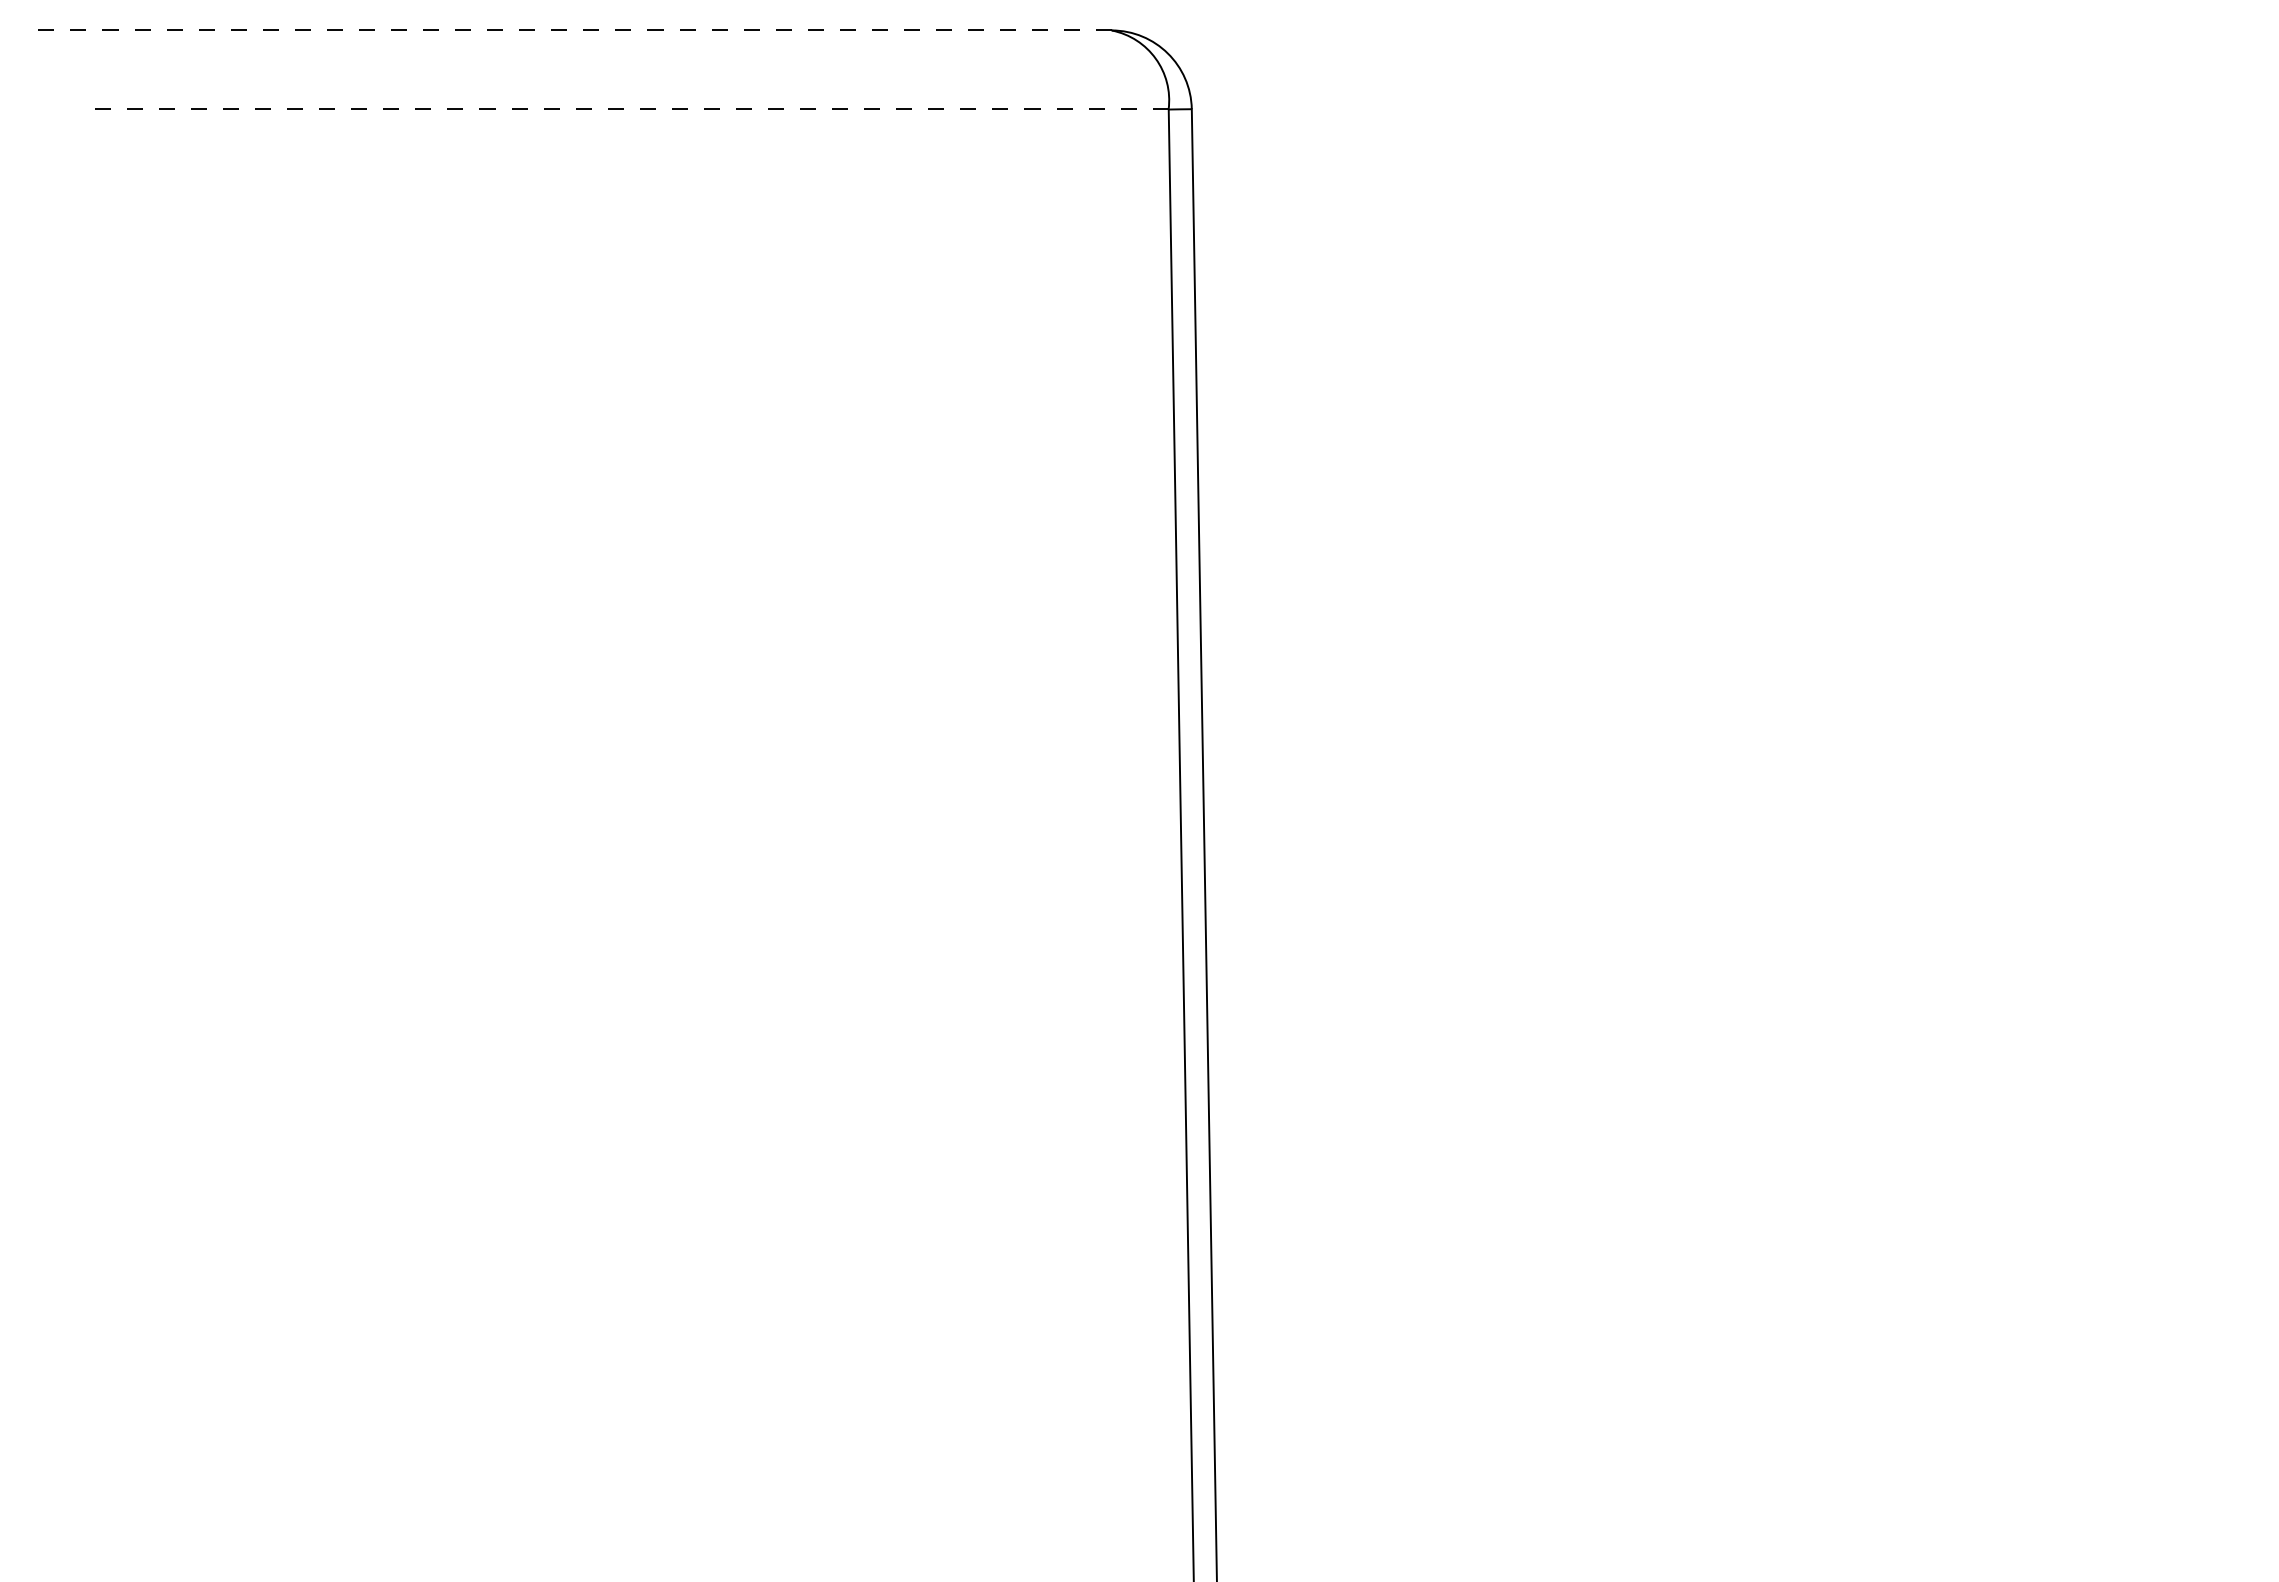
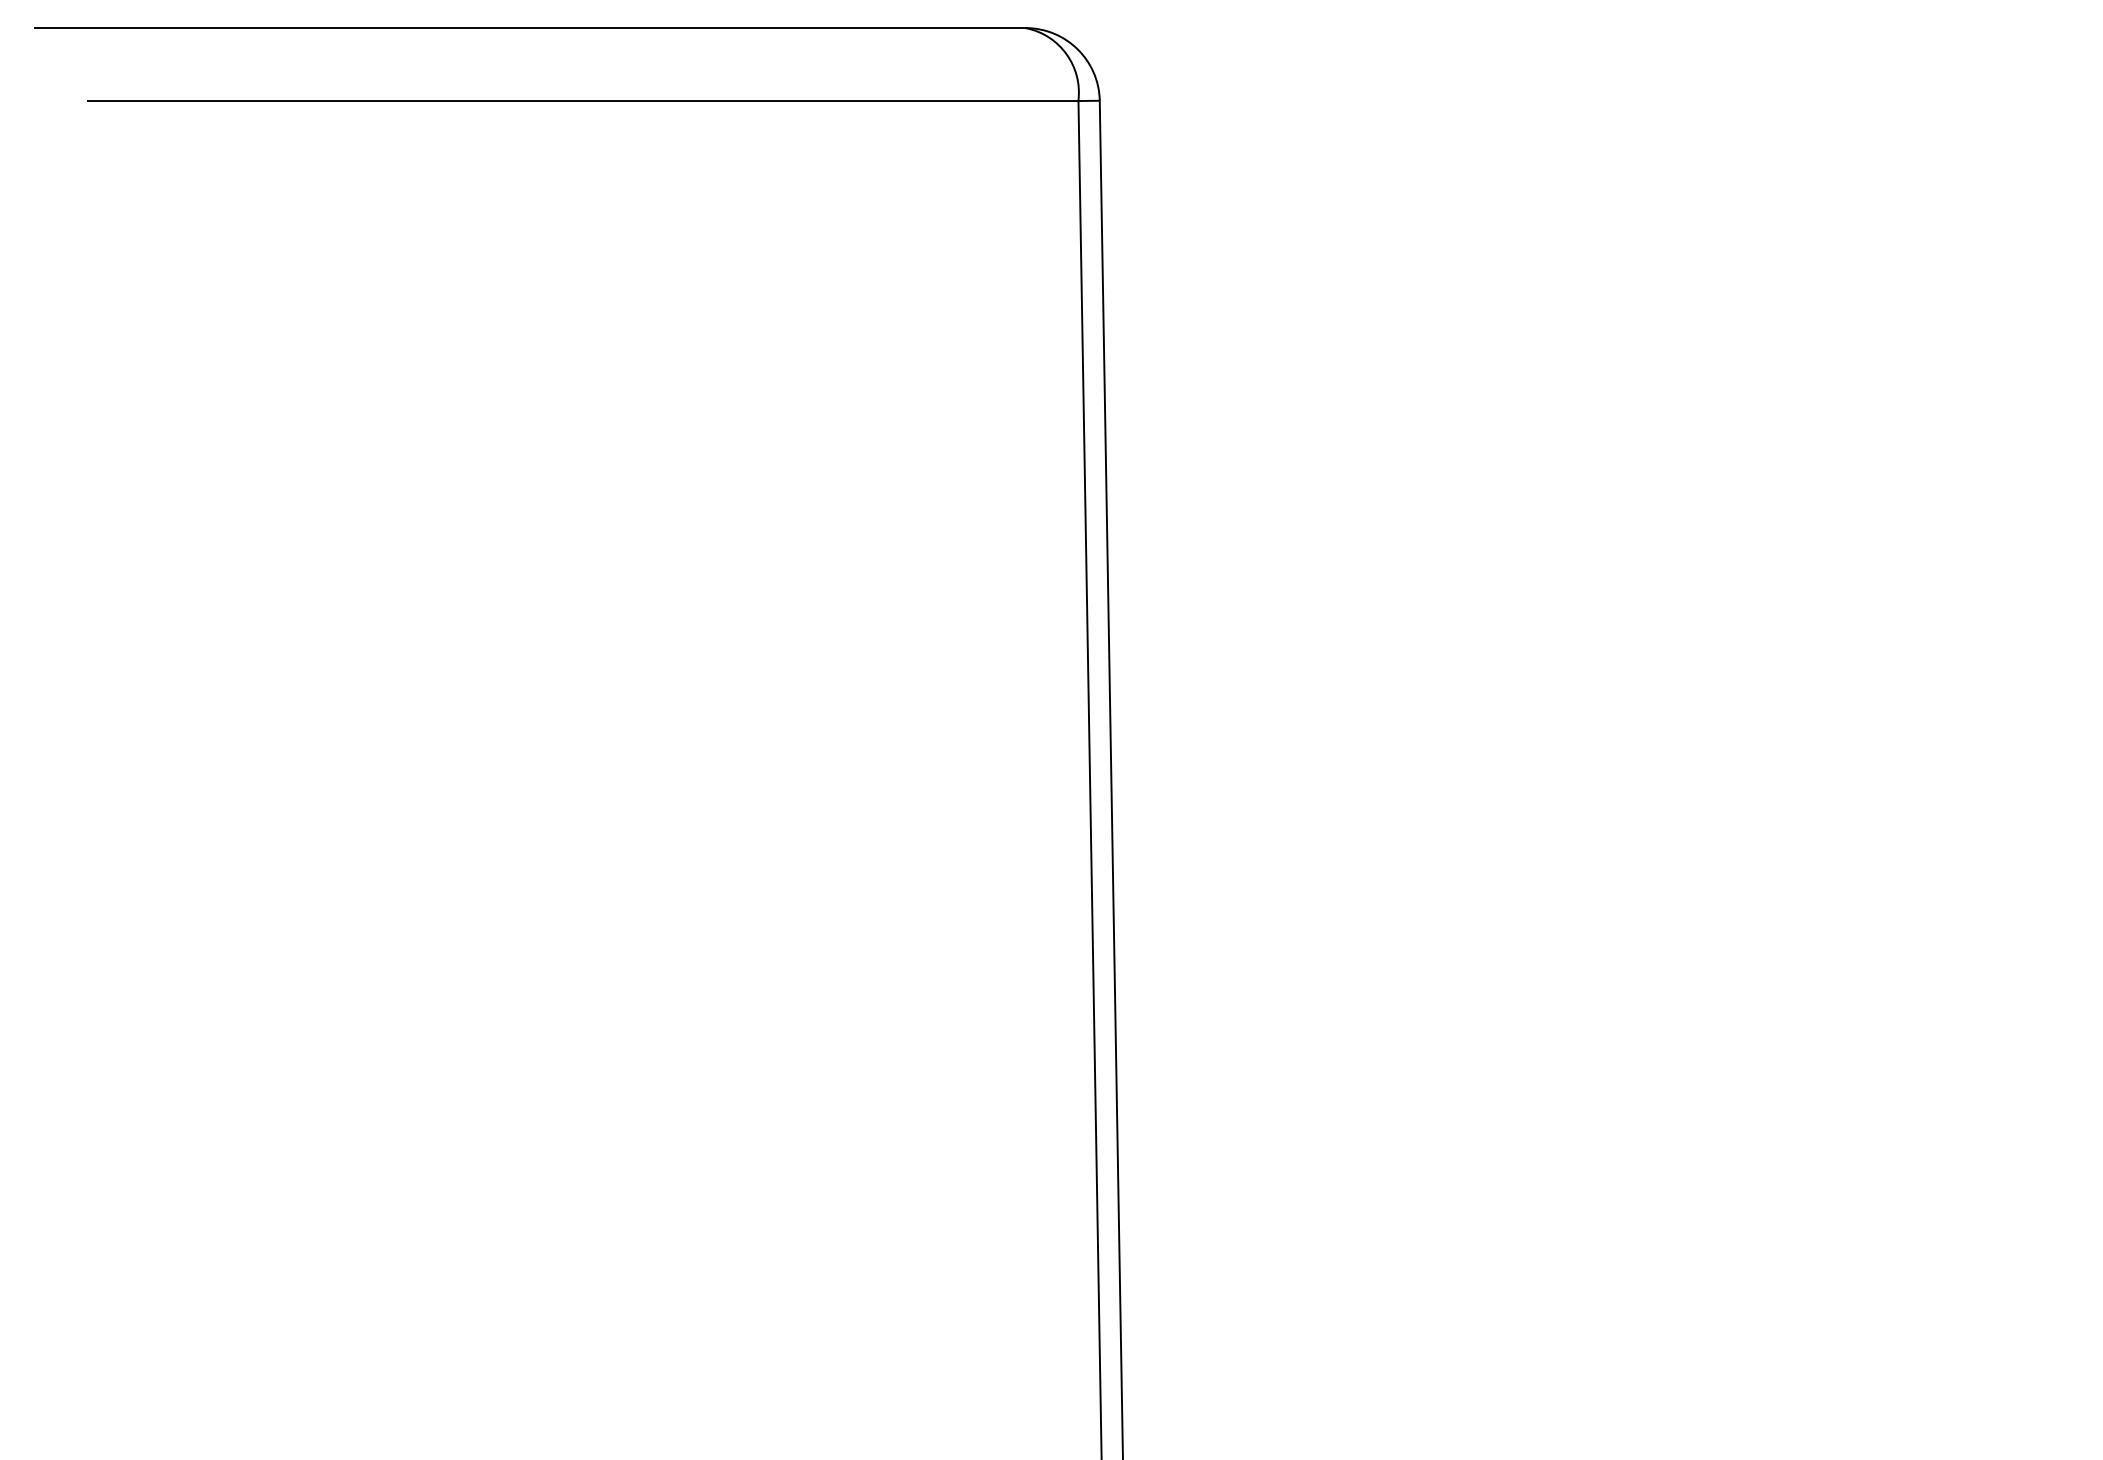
line: (575, 30) -> (530, 28), dashed -> solid
line: (632, 109) -> (583, 101), dashed -> solid

